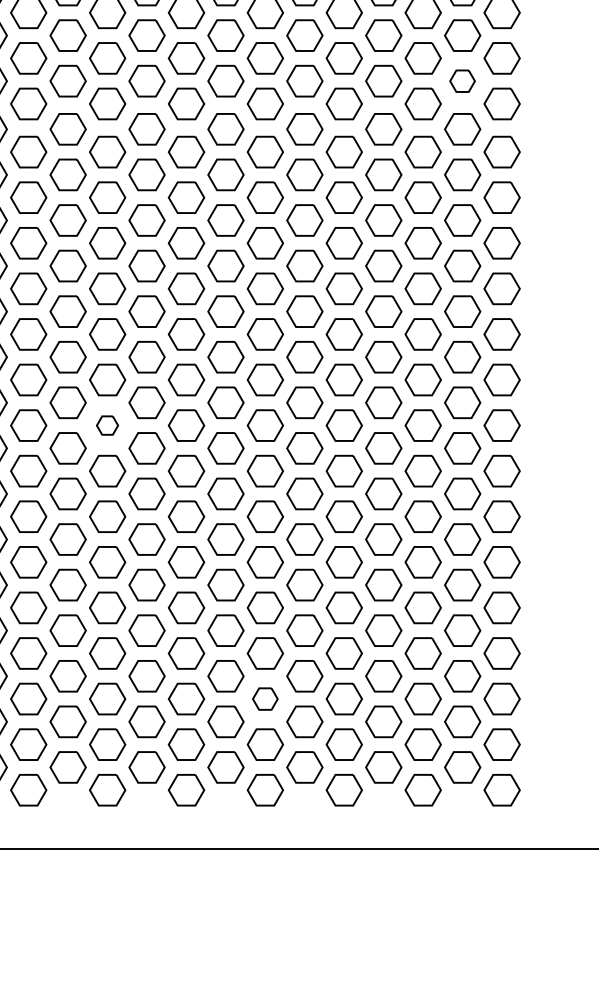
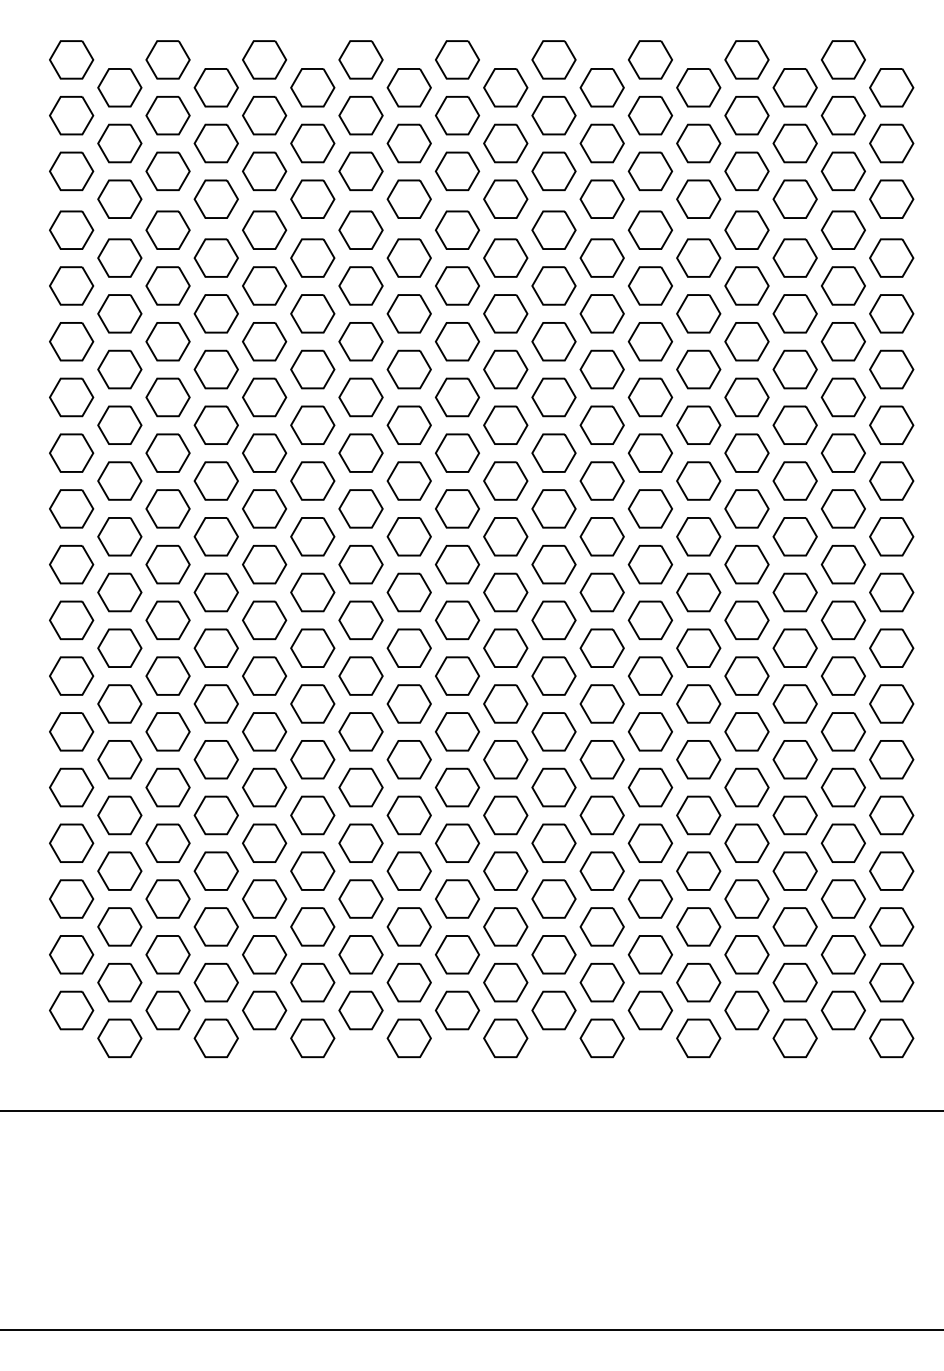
part: (461, 81) -> (842, 171), size x1.43
part: (106, 425) -> (408, 592), size x1.67
part: (264, 698) -> (601, 926), size x1.43

